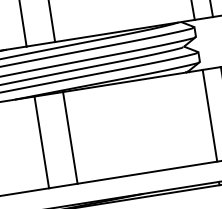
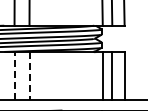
line: (70, 138) -> (29, 76), solid -> dashed
line: (41, 141) -> (14, 75), solid -> dashed

